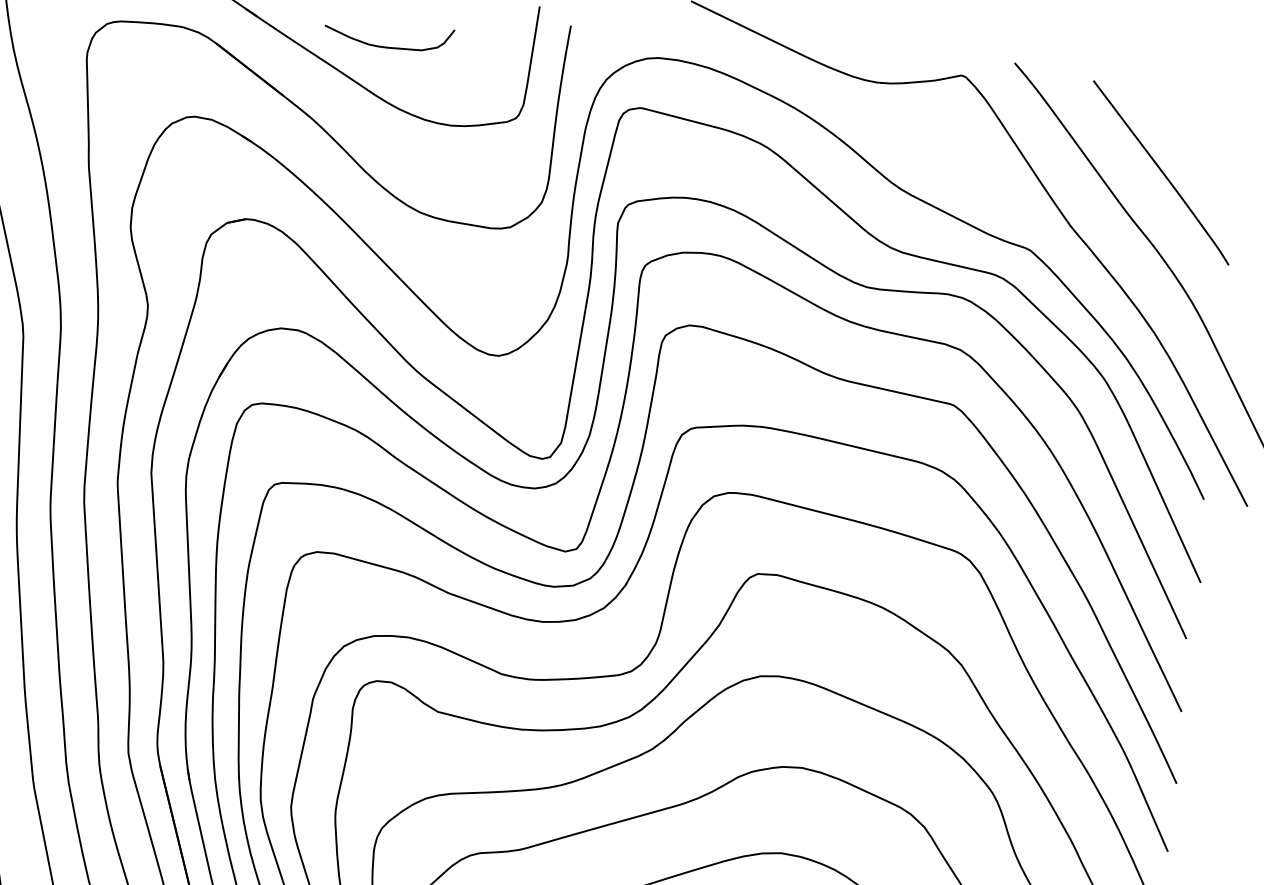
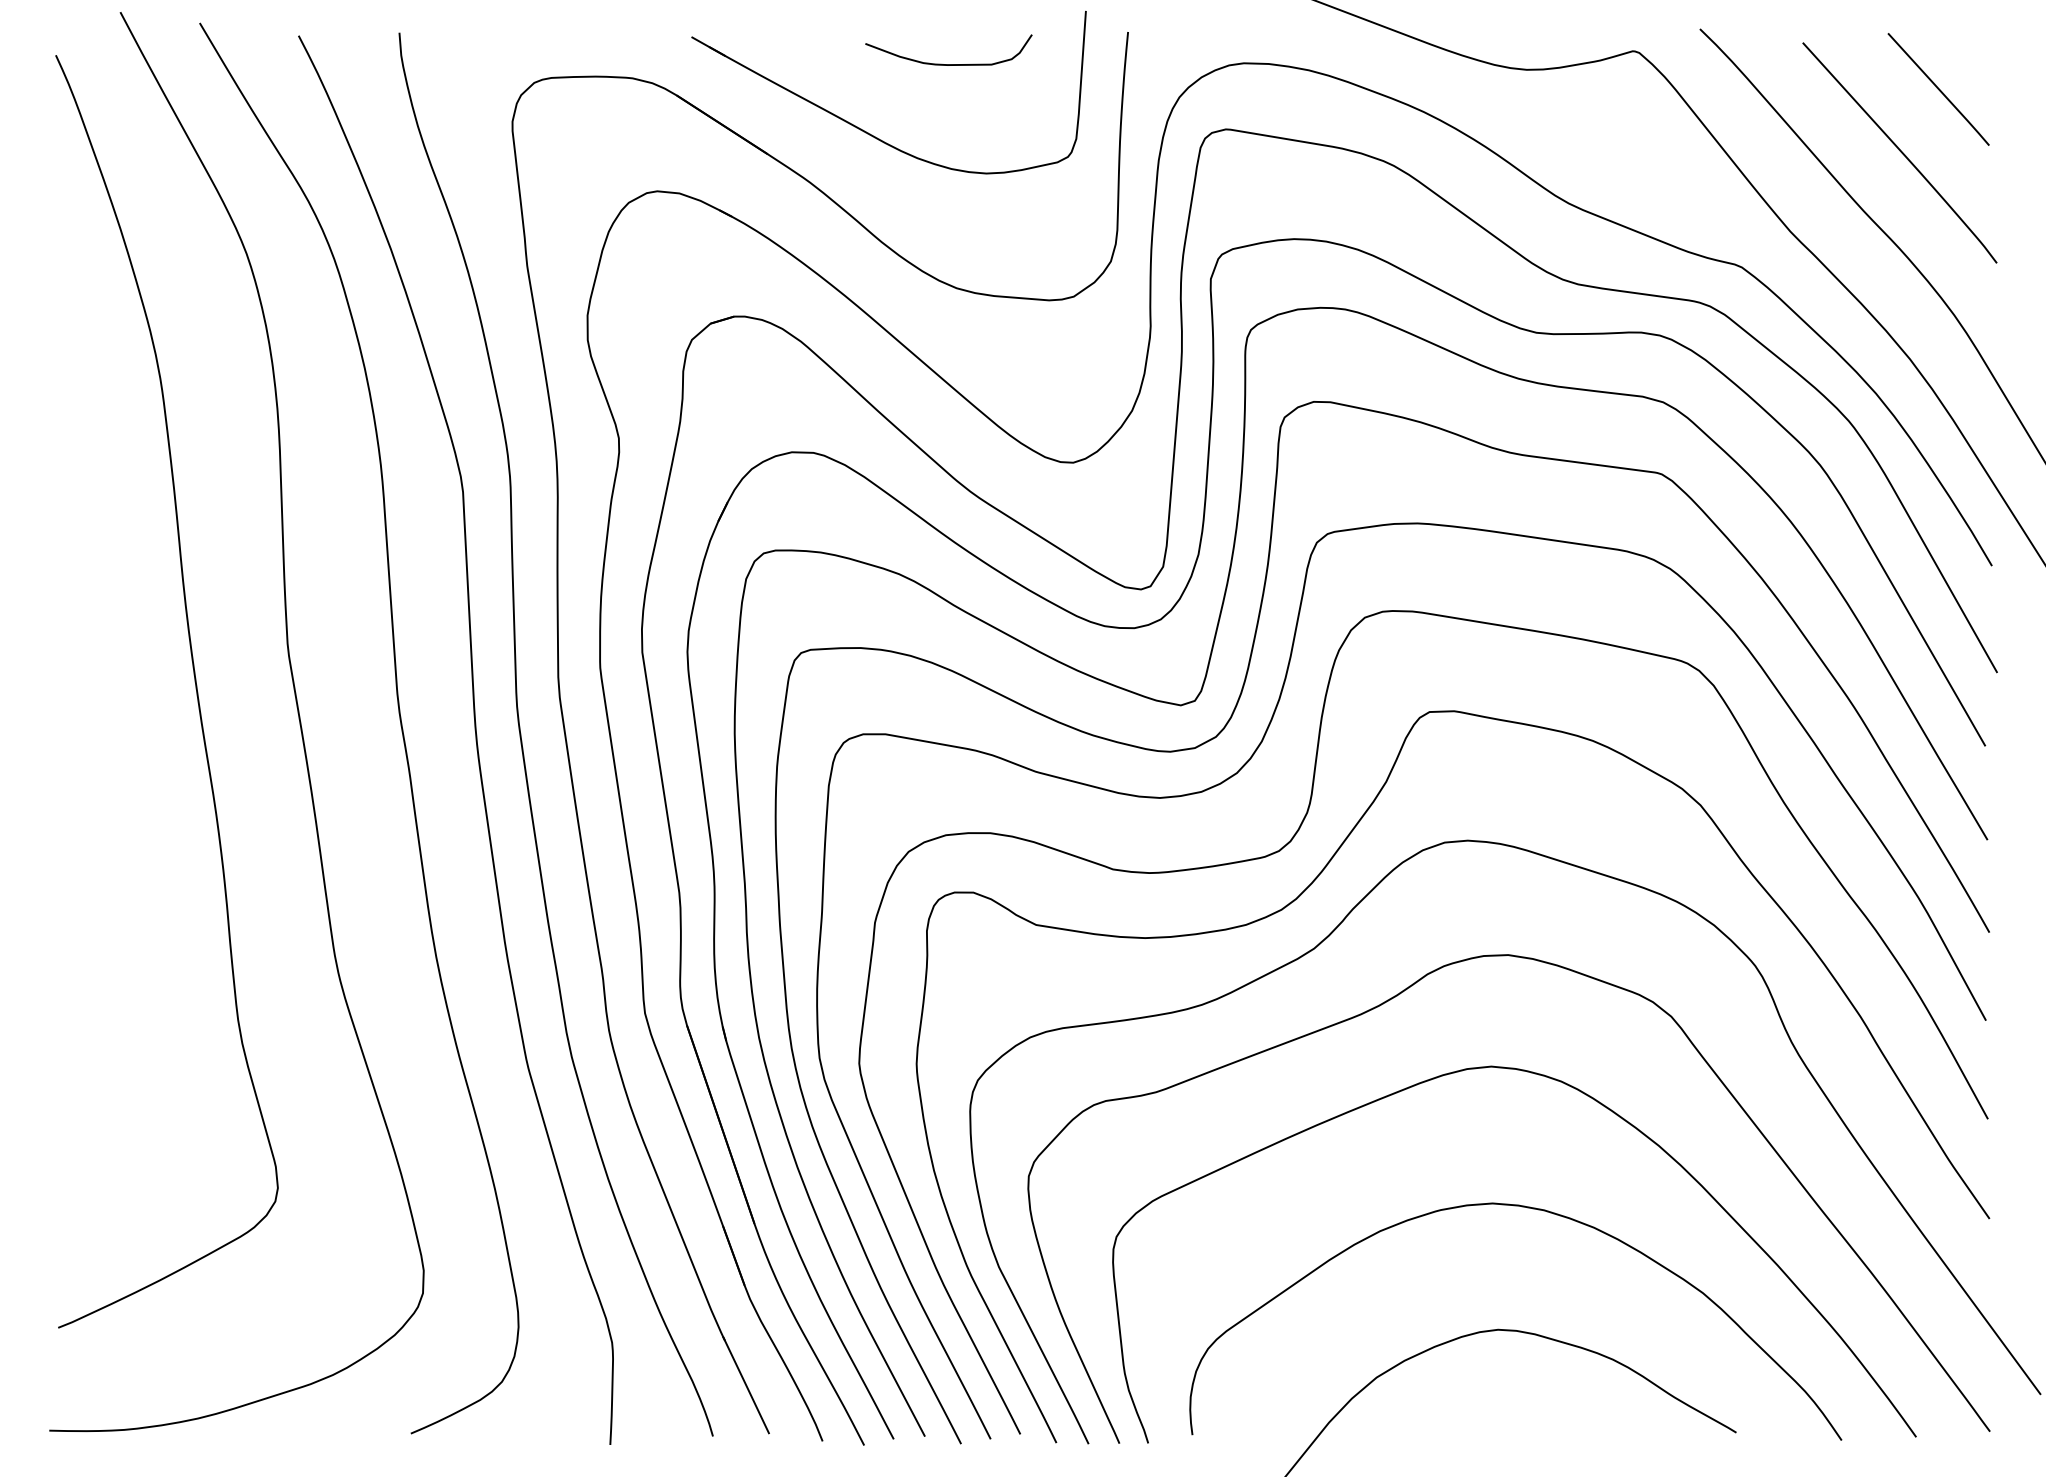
curve: (388, 47) -> (948, 64), moved
line: (1195, 126) -> (1938, 89), added

